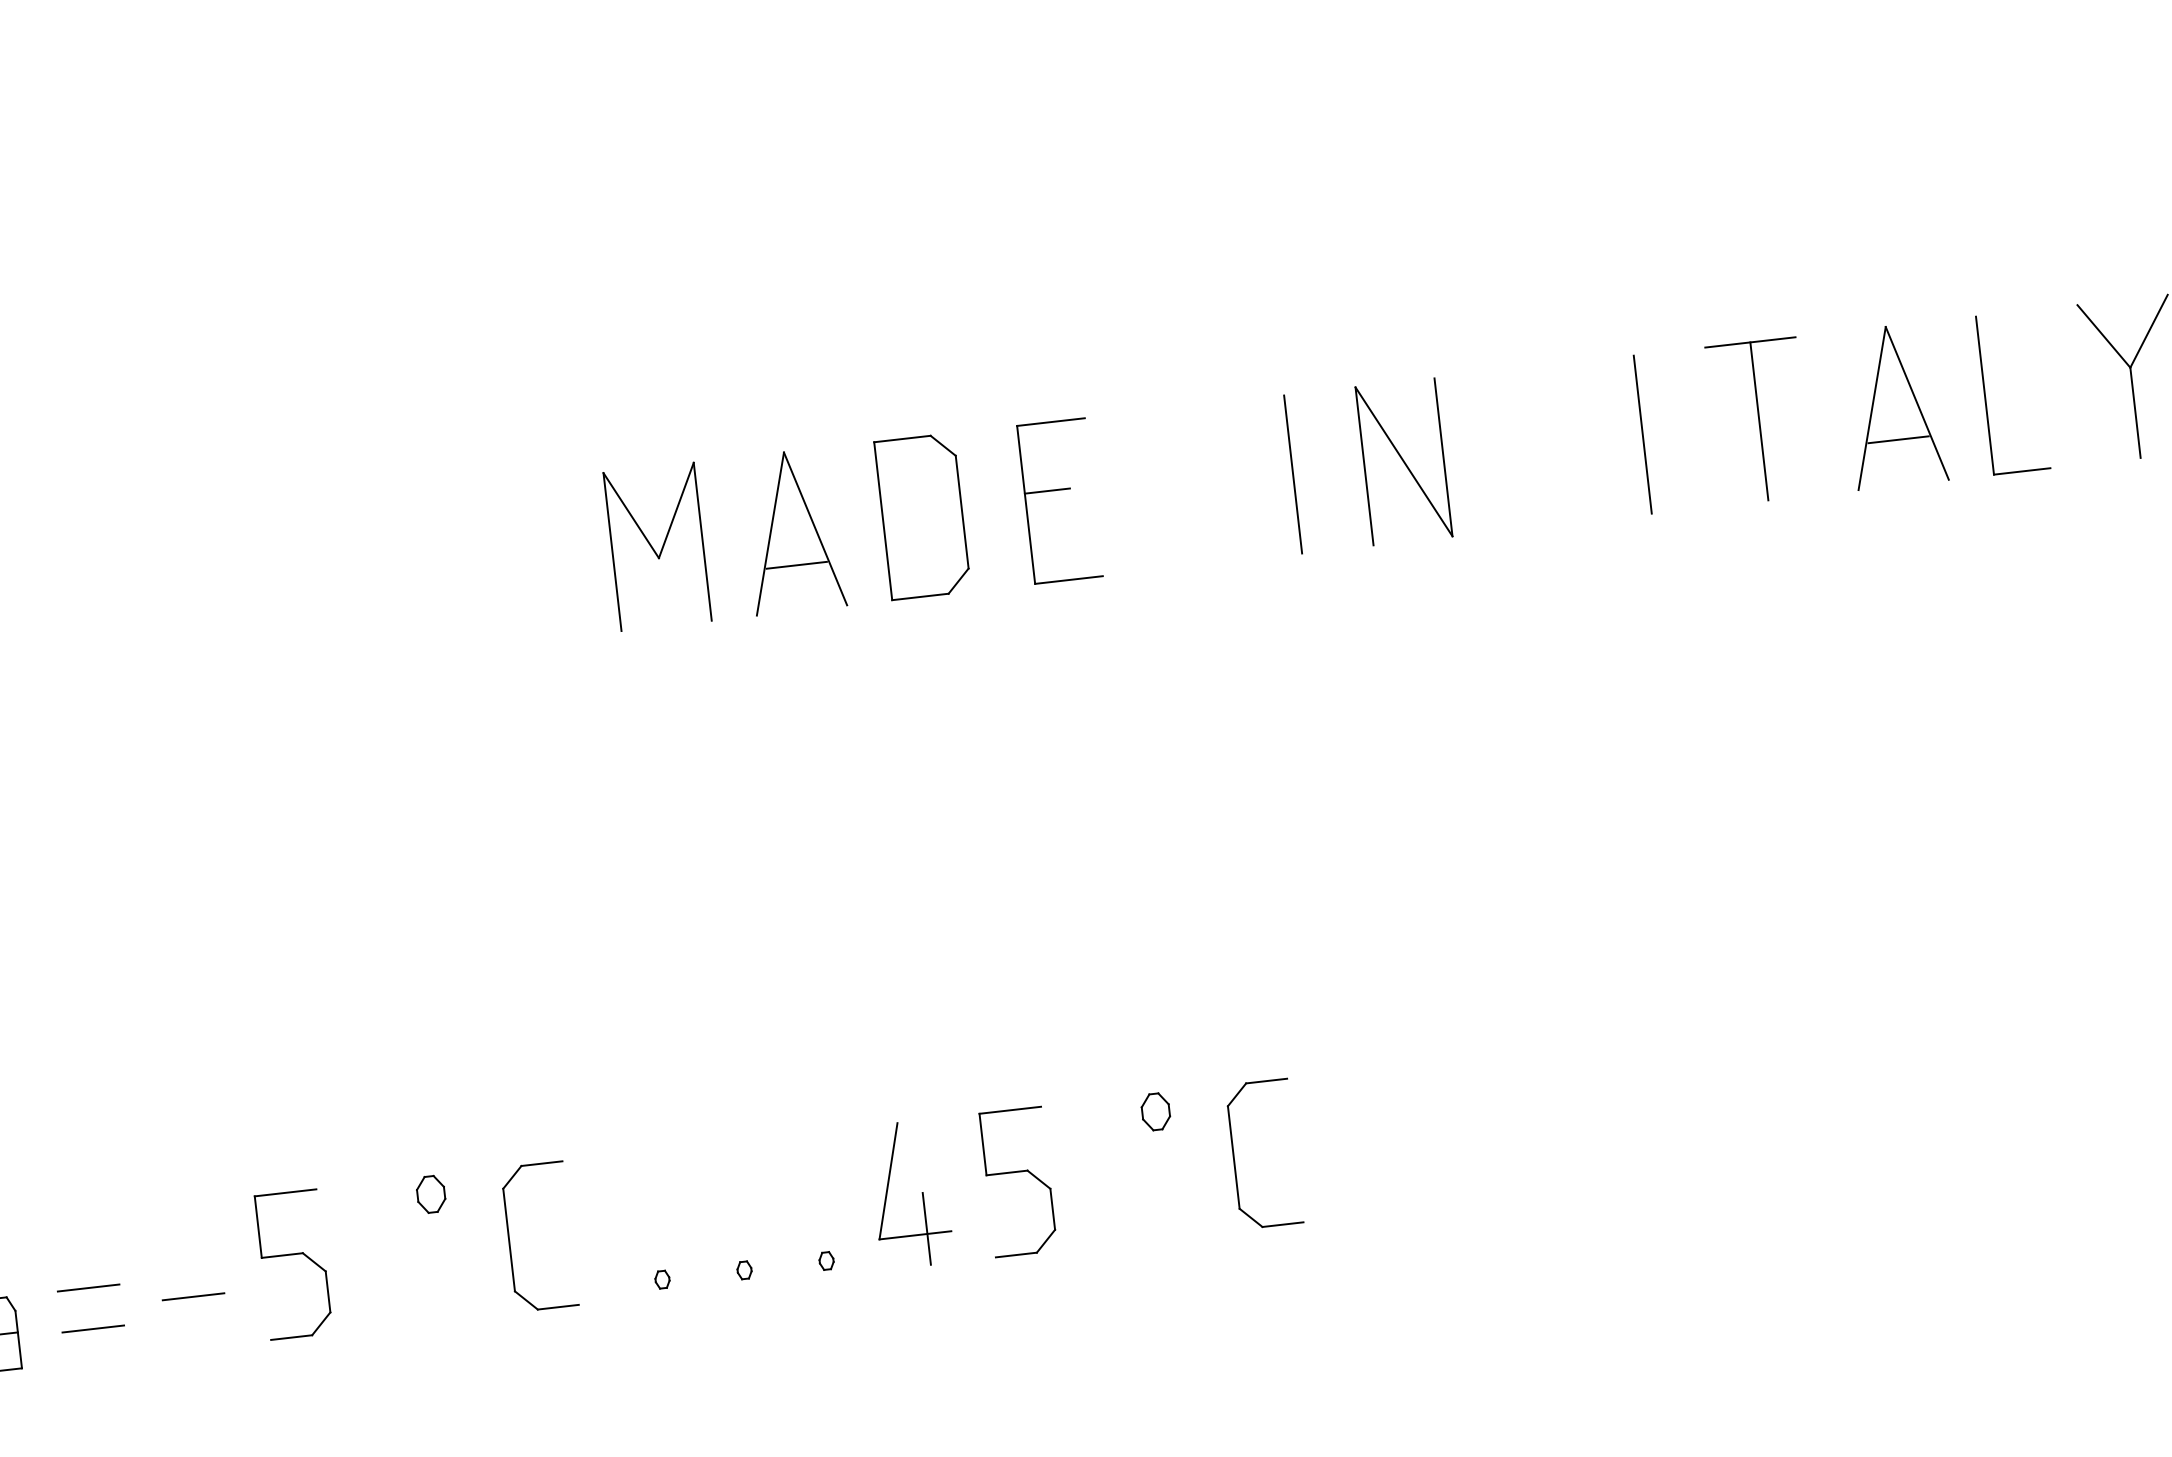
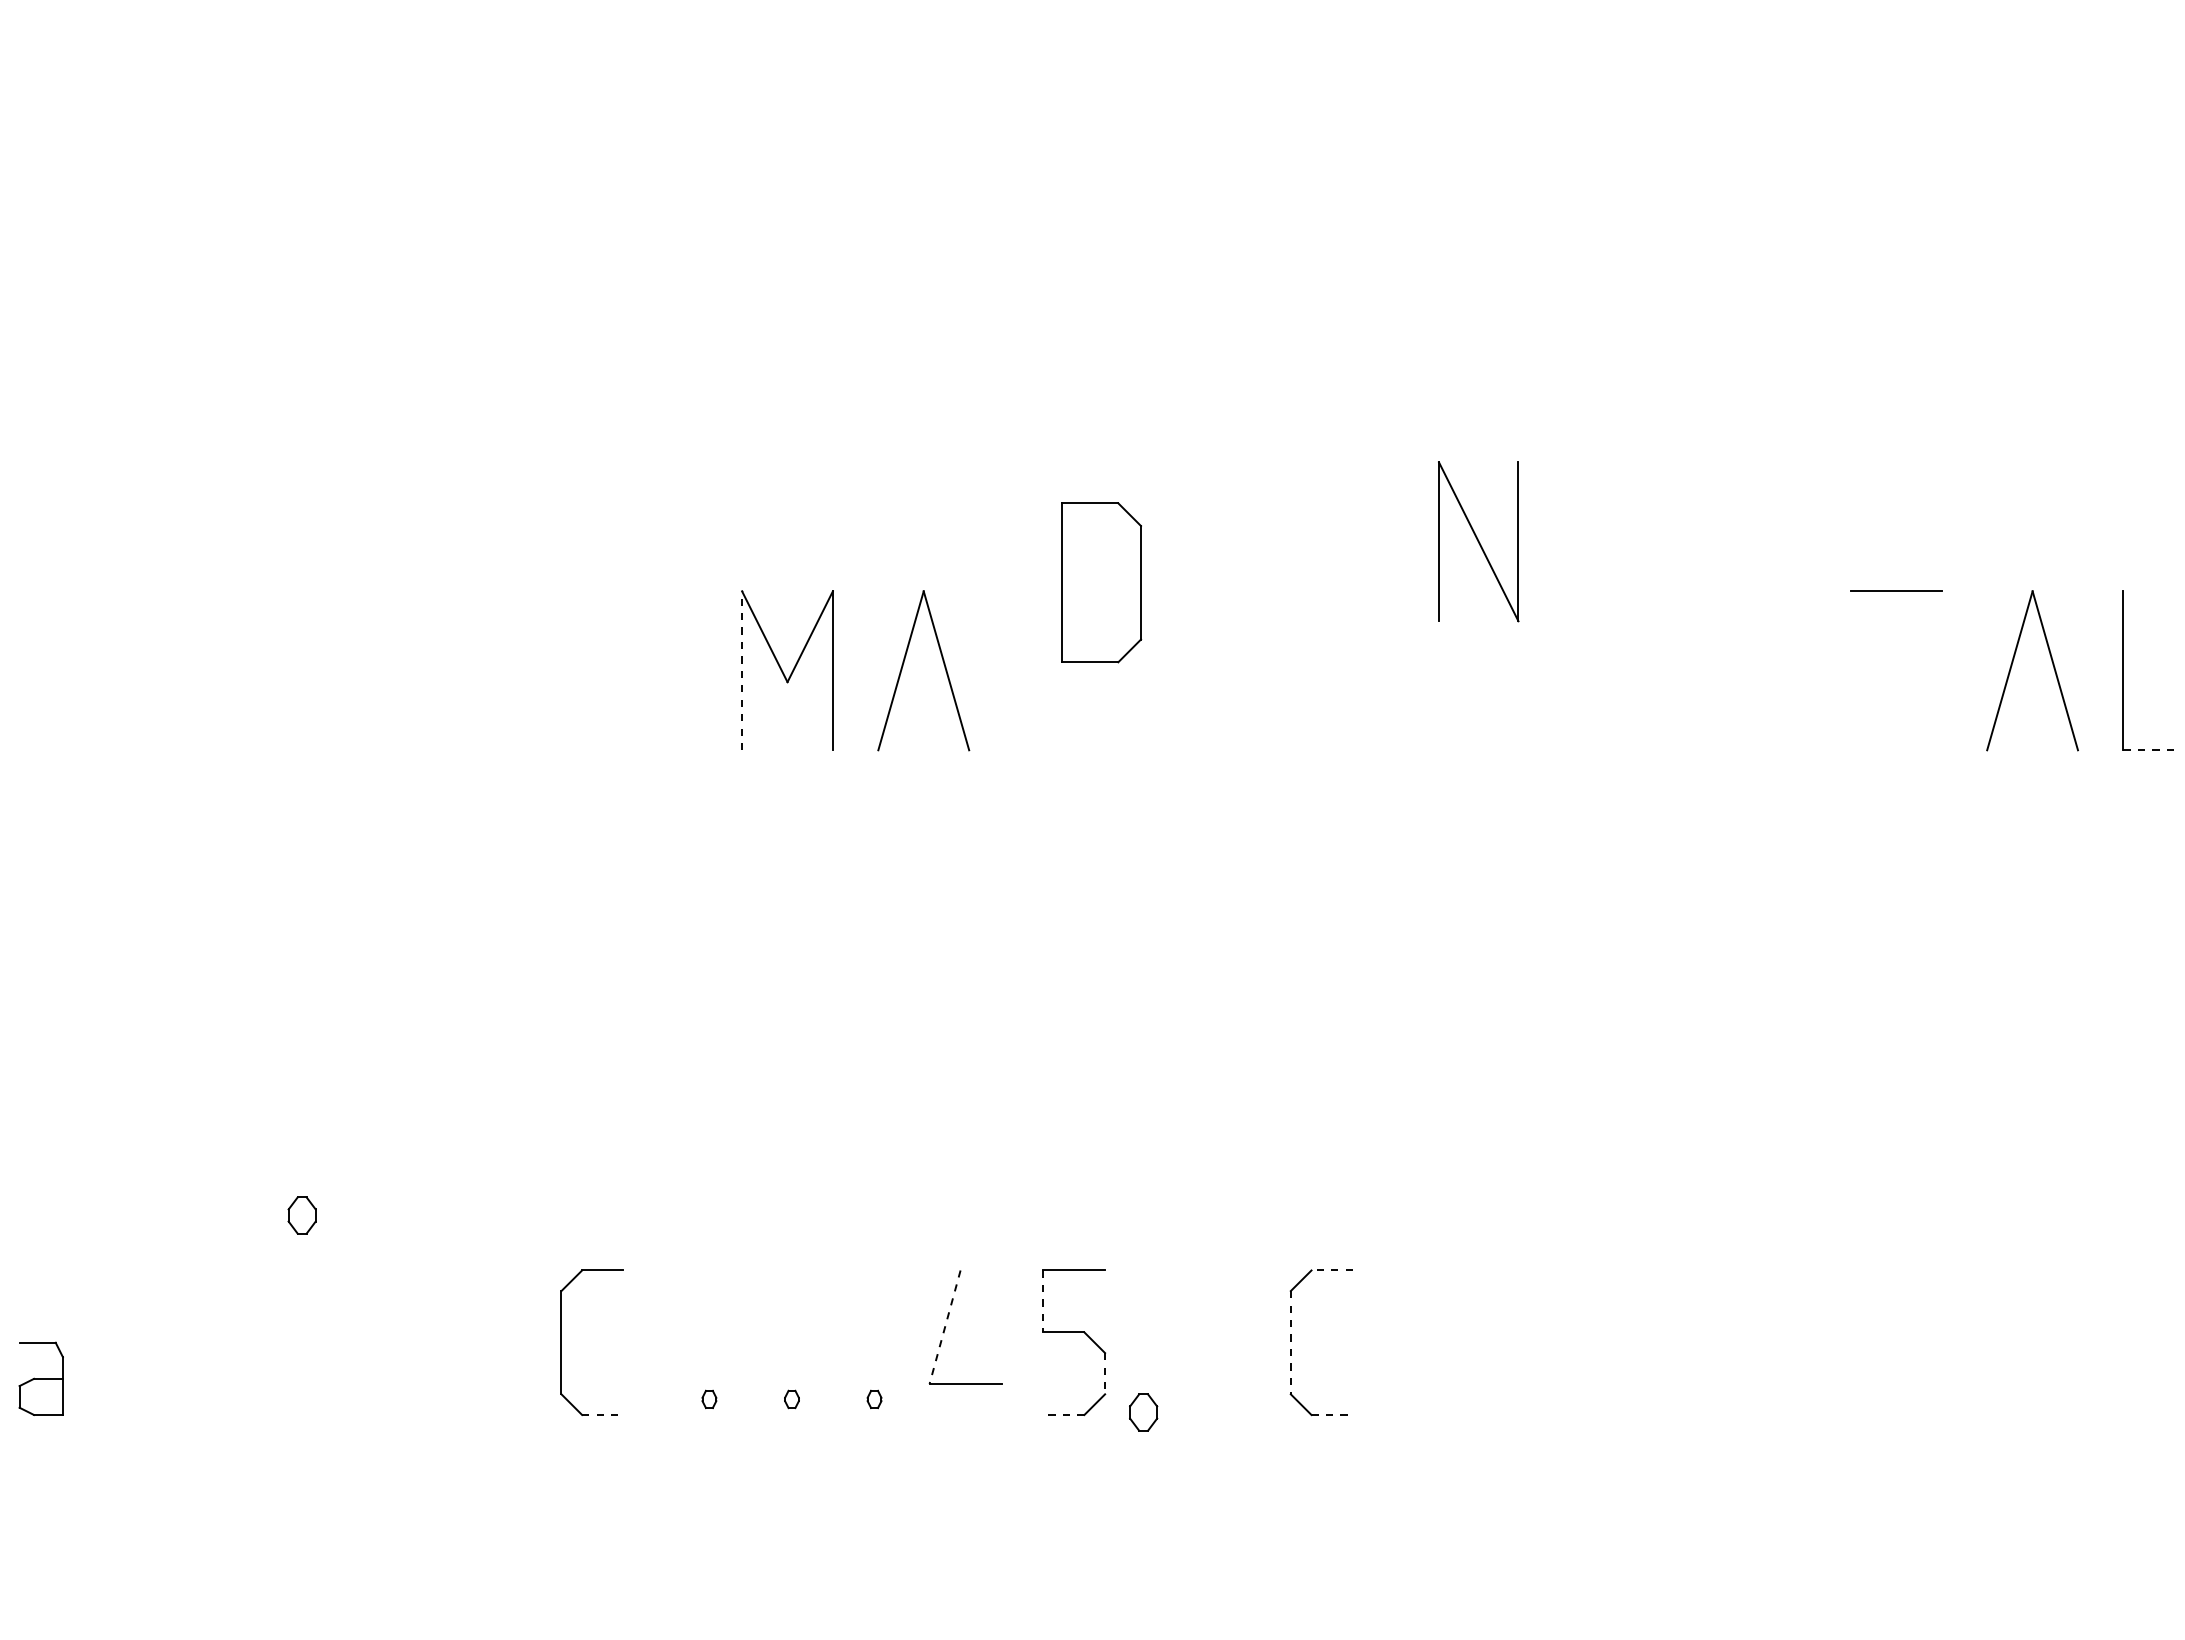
line: (1759, 421) -> (1896, 670), removed
line: (1643, 434) -> (1779, 670), removed
line: (1898, 439) -> (2032, 704), removed
part: (1403, 461) -> (1478, 541), moved
line: (2022, 471) -> (2152, 750), solid -> dashed
line: (1293, 474) -> (1427, 670), removed
part: (1058, 489) -> (1192, 659), removed
part: (922, 516) -> (1101, 582), moved
line: (612, 551) -> (742, 670), solid -> dashed
line: (796, 564) -> (923, 704), removed
line: (1267, 1081) -> (1332, 1270), solid -> dashed
part: (1155, 1111) -> (1143, 1412), moved
line: (983, 1144) -> (1043, 1301), solid -> dashed
line: (1233, 1157) -> (1290, 1342), solid -> dashed
line: (888, 1181) -> (945, 1327), solid -> dashed
part: (430, 1194) -> (301, 1215), moved
line: (1053, 1209) -> (1105, 1373), solid -> dashed
line: (1283, 1224) -> (1332, 1414), solid -> dashed
line: (926, 1228) -> (977, 1378), removed
part: (292, 1254) -> (344, 1332), removed
line: (1016, 1254) -> (1063, 1414), solid -> dashed
line: (88, 1287) -> (138, 1342), removed
line: (193, 1295) -> (241, 1362), removed
line: (558, 1306) -> (602, 1414), solid -> dashed
line: (93, 1328) -> (138, 1383), removed

